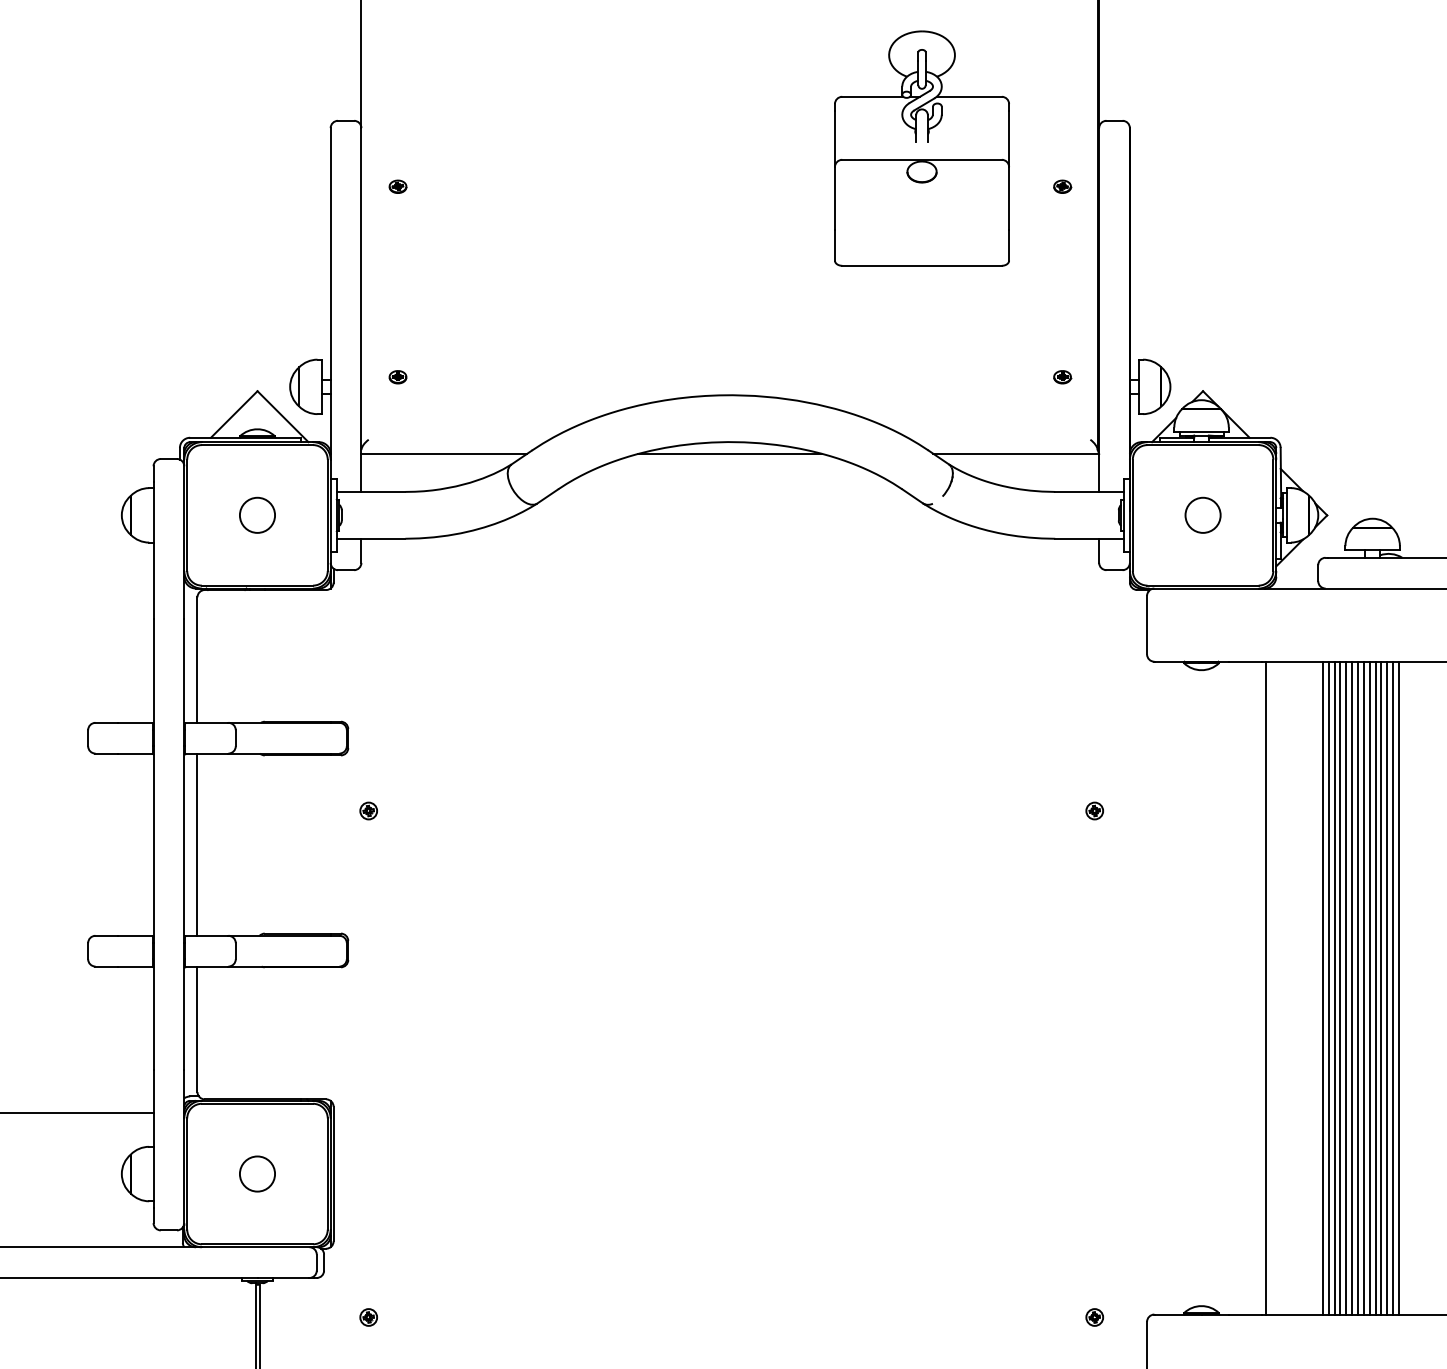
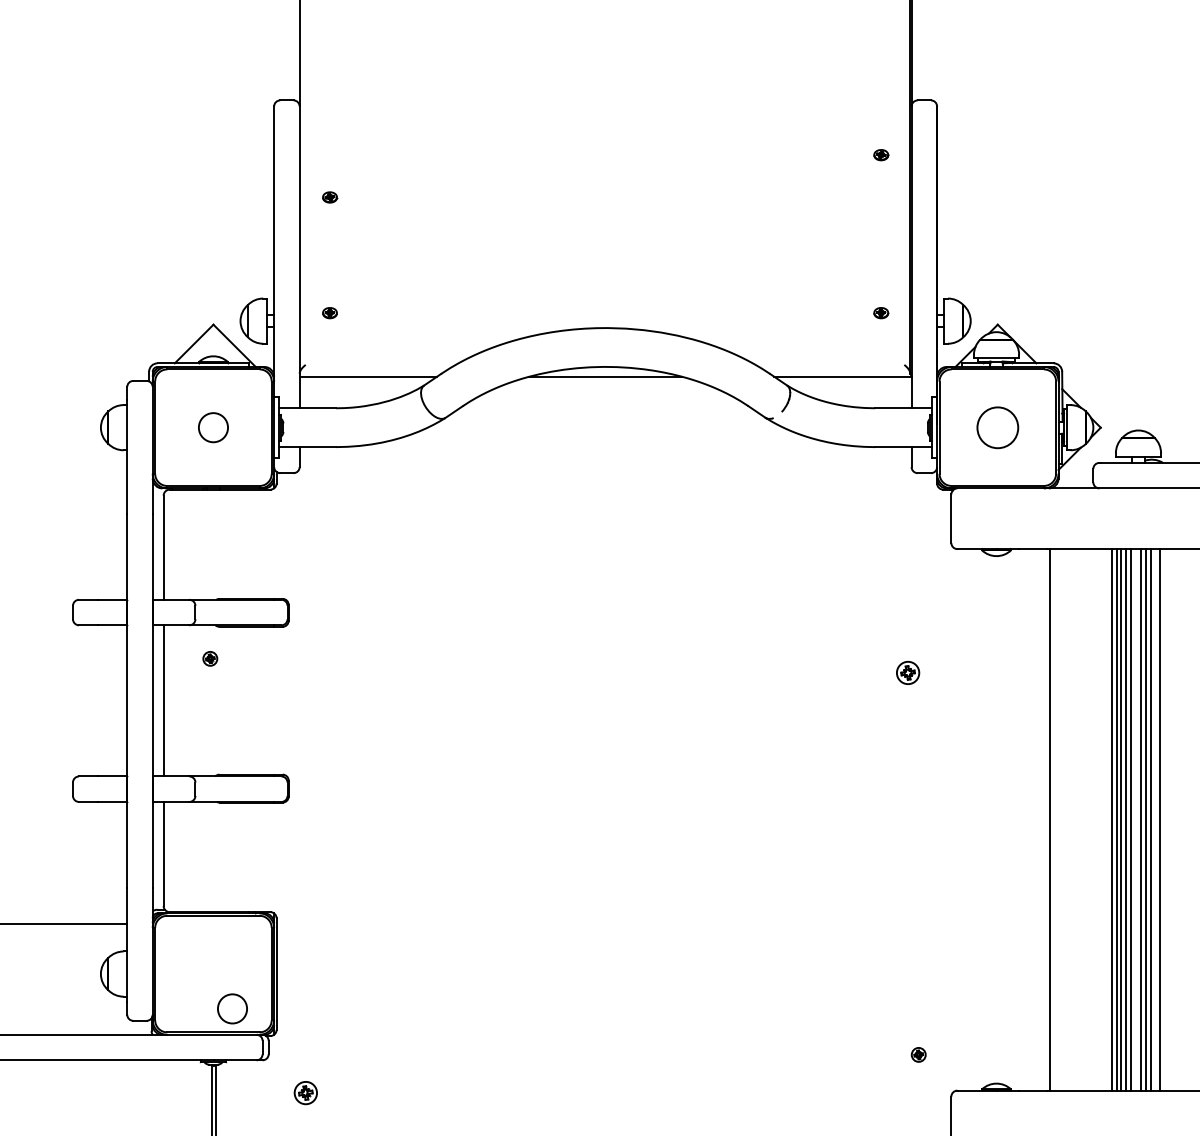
part: (921, 148) -> (764, 123), removed
part: (397, 186) -> (329, 197), moved
circle: (1202, 514) -> (997, 426), size x1.4
part: (368, 810) -> (210, 658), moved
part: (1094, 810) -> (907, 672), size x1.6
line: (1322, 987) -> (1096, 819), removed
line: (1328, 987) -> (1101, 819), removed
line: (1334, 987) -> (1106, 819), removed
line: (1369, 987) -> (1135, 819), removed
line: (1393, 987) -> (1155, 819), removed
circle: (257, 1173) -> (232, 1008), moved
part: (368, 1317) -> (305, 1093), size x1.6
part: (1094, 1317) -> (918, 1054), moved

